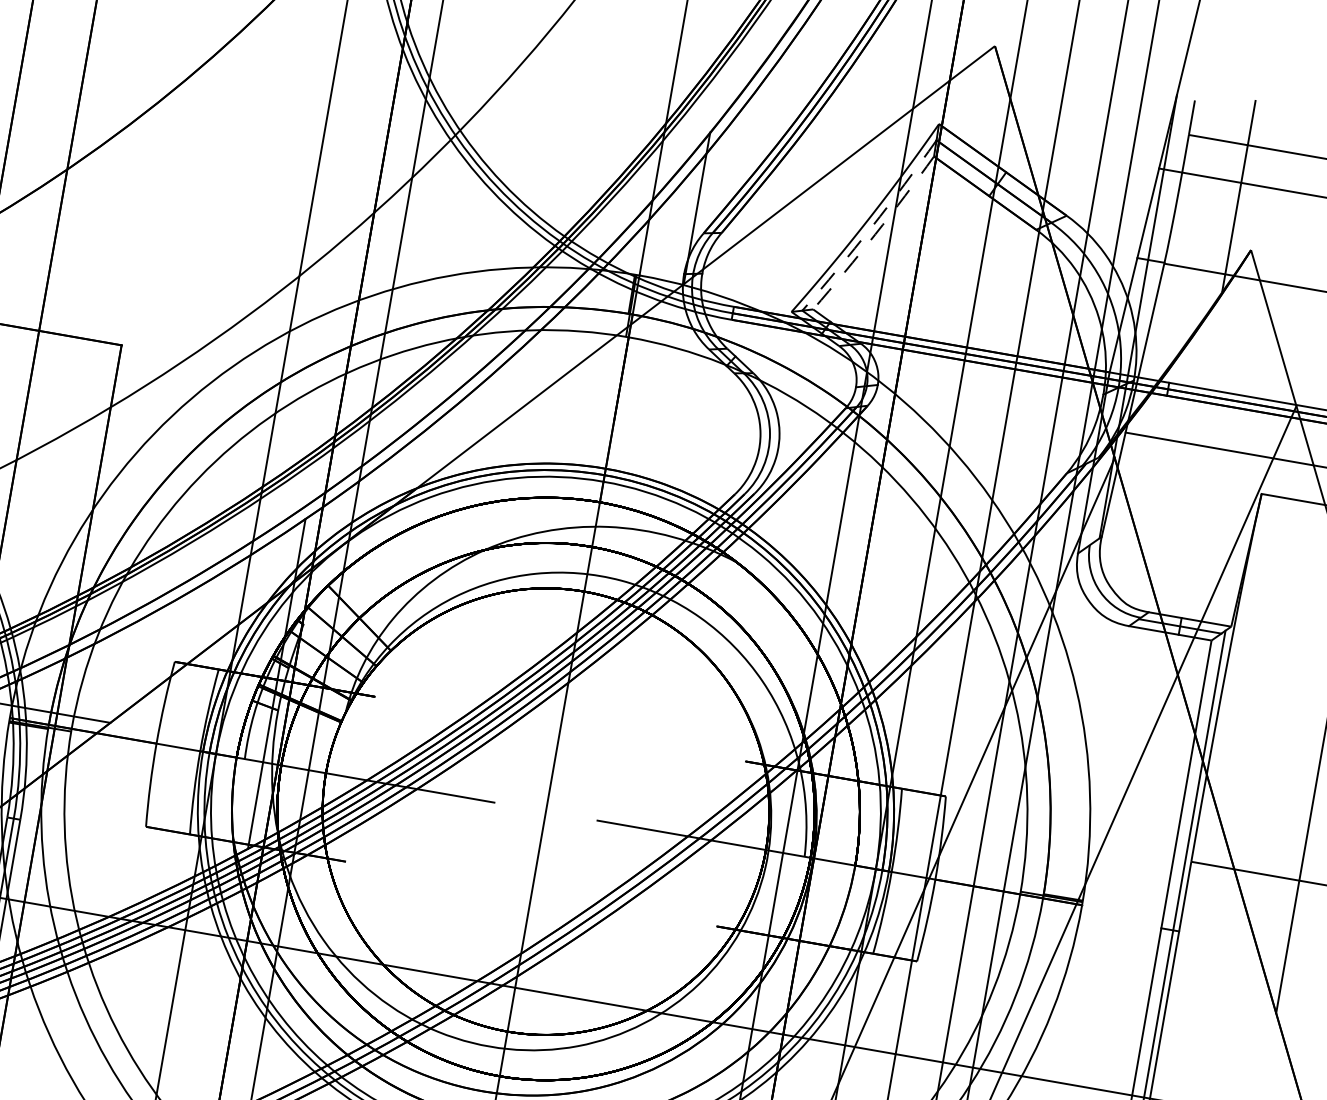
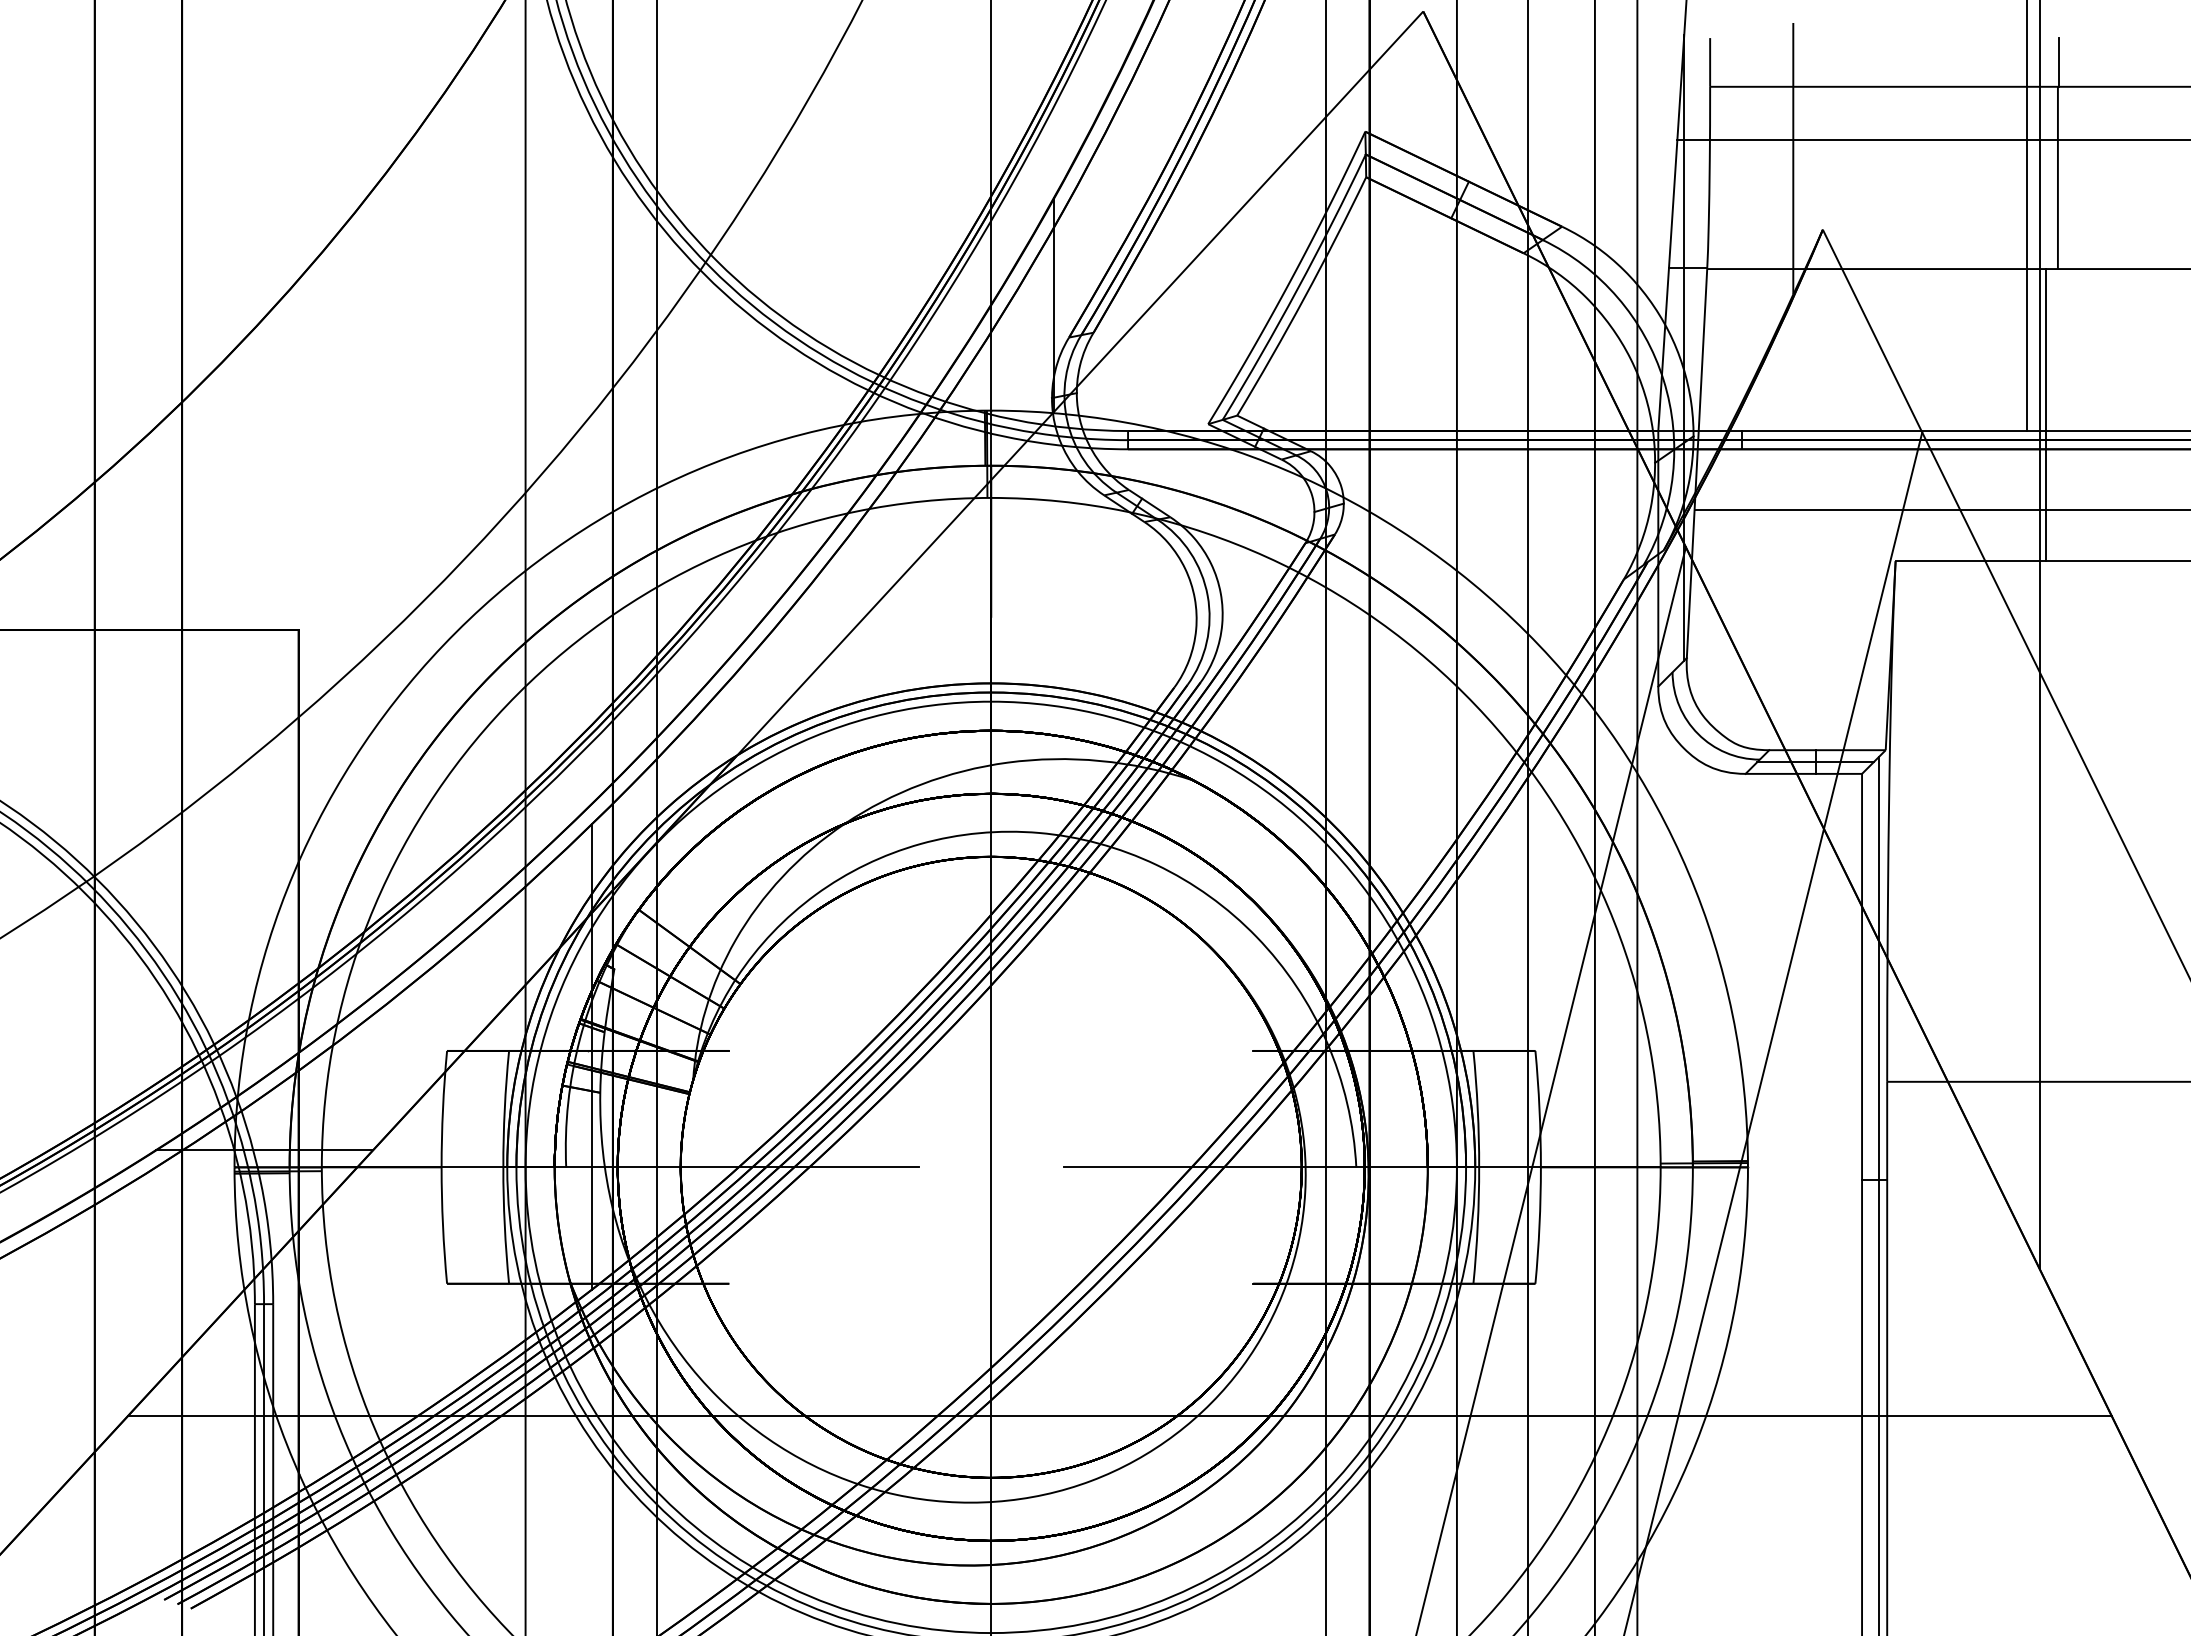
arc: (871, 227) -> (1297, 289), dashed -> solid
arc: (875, 234) -> (1304, 297), dashed -> solid

